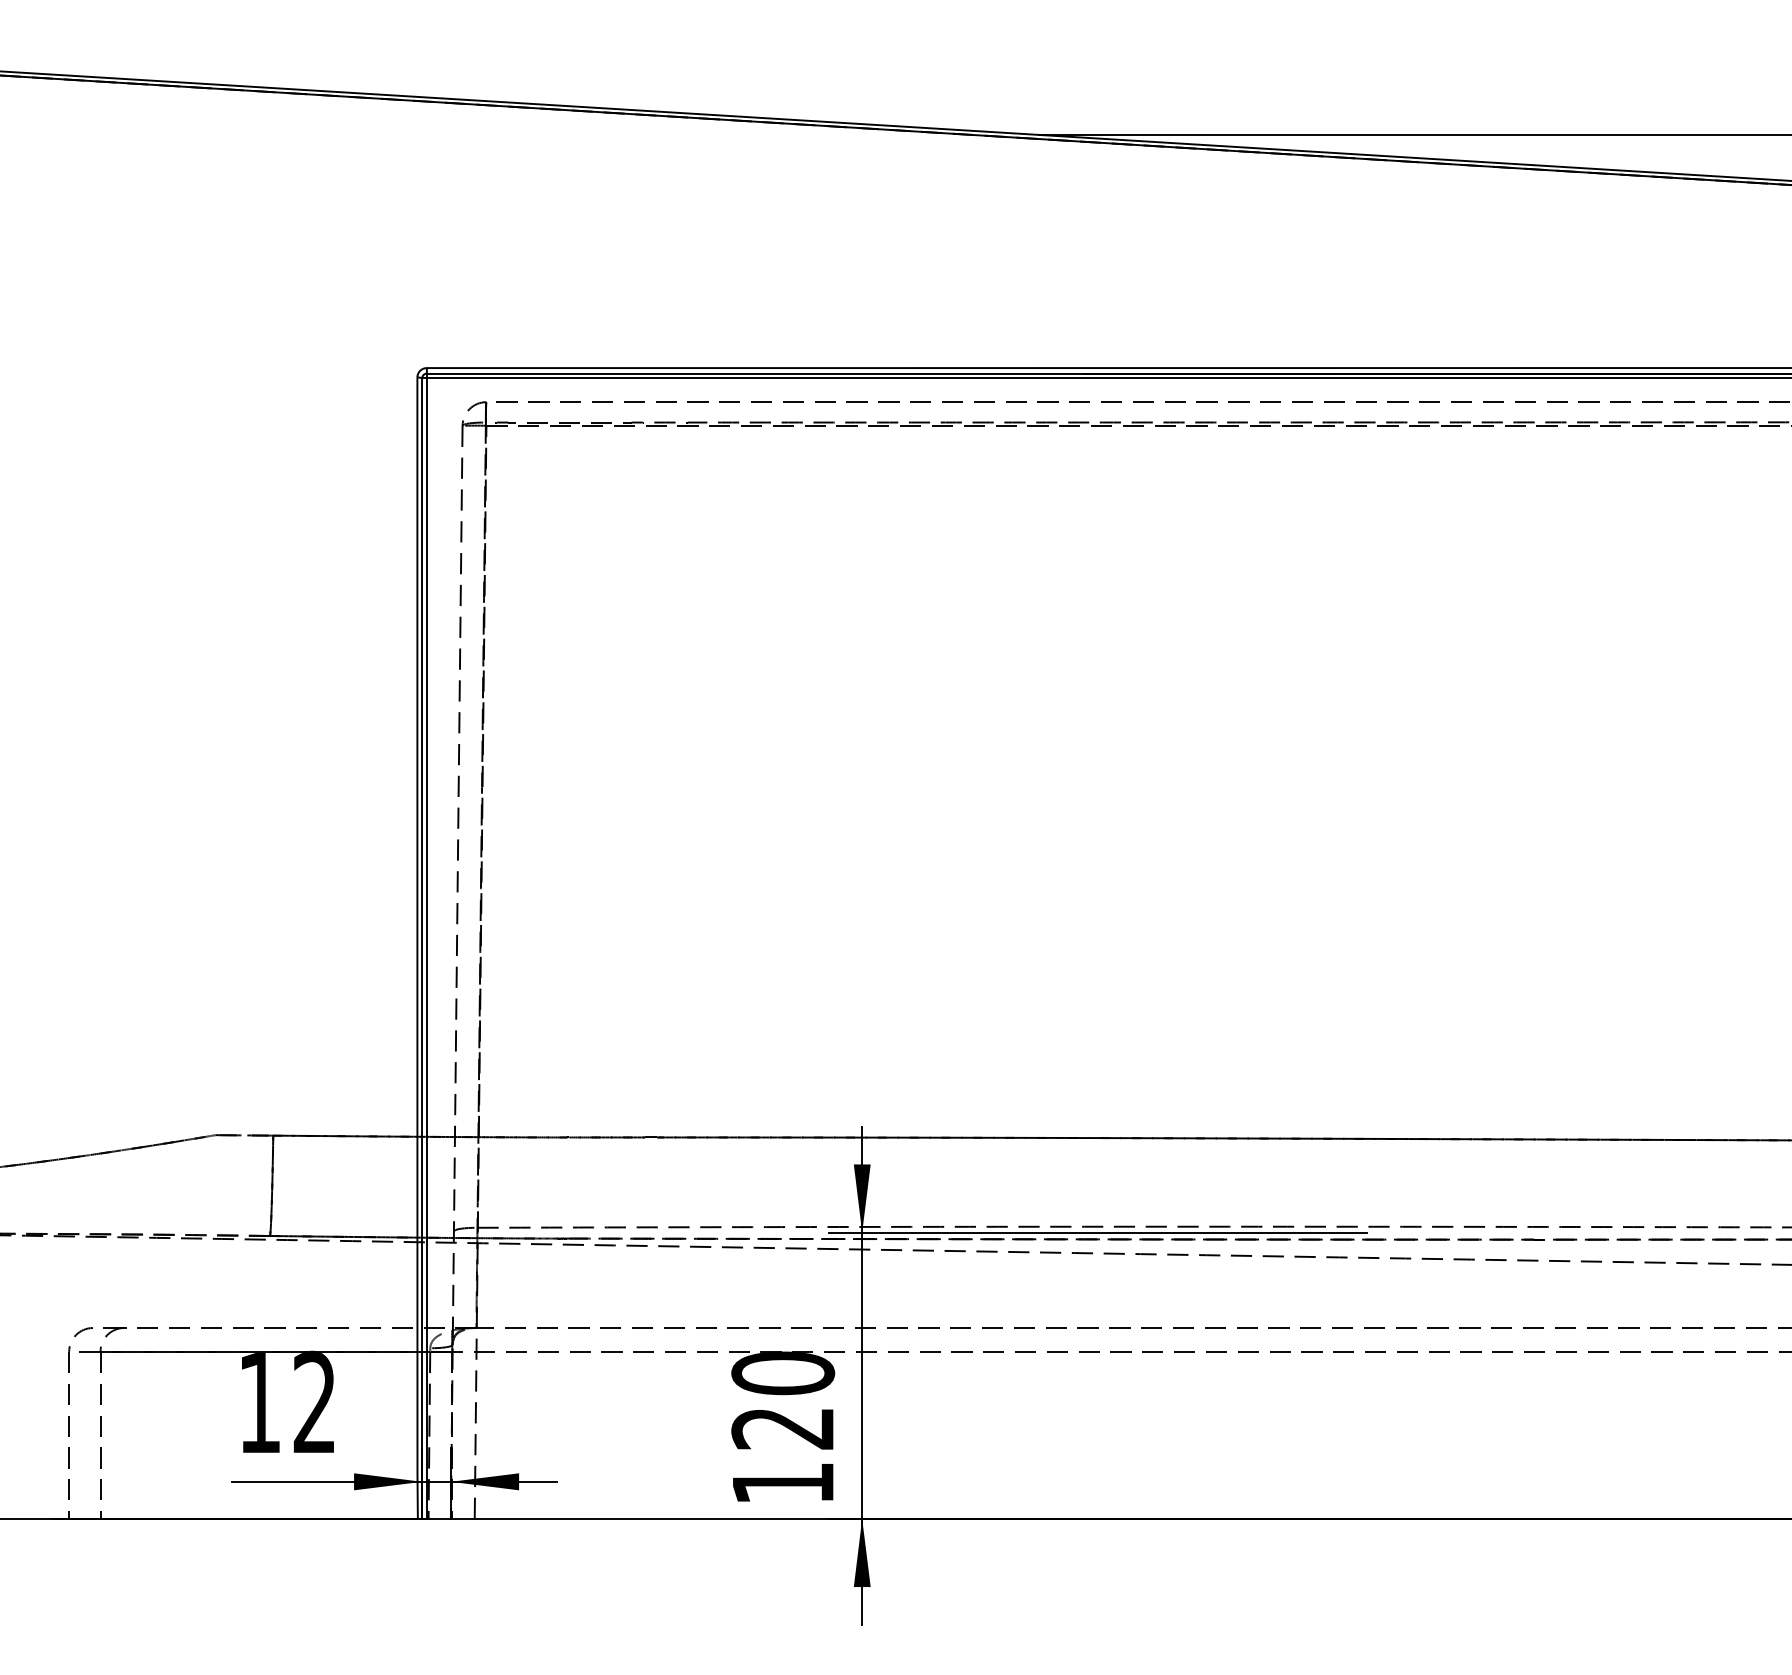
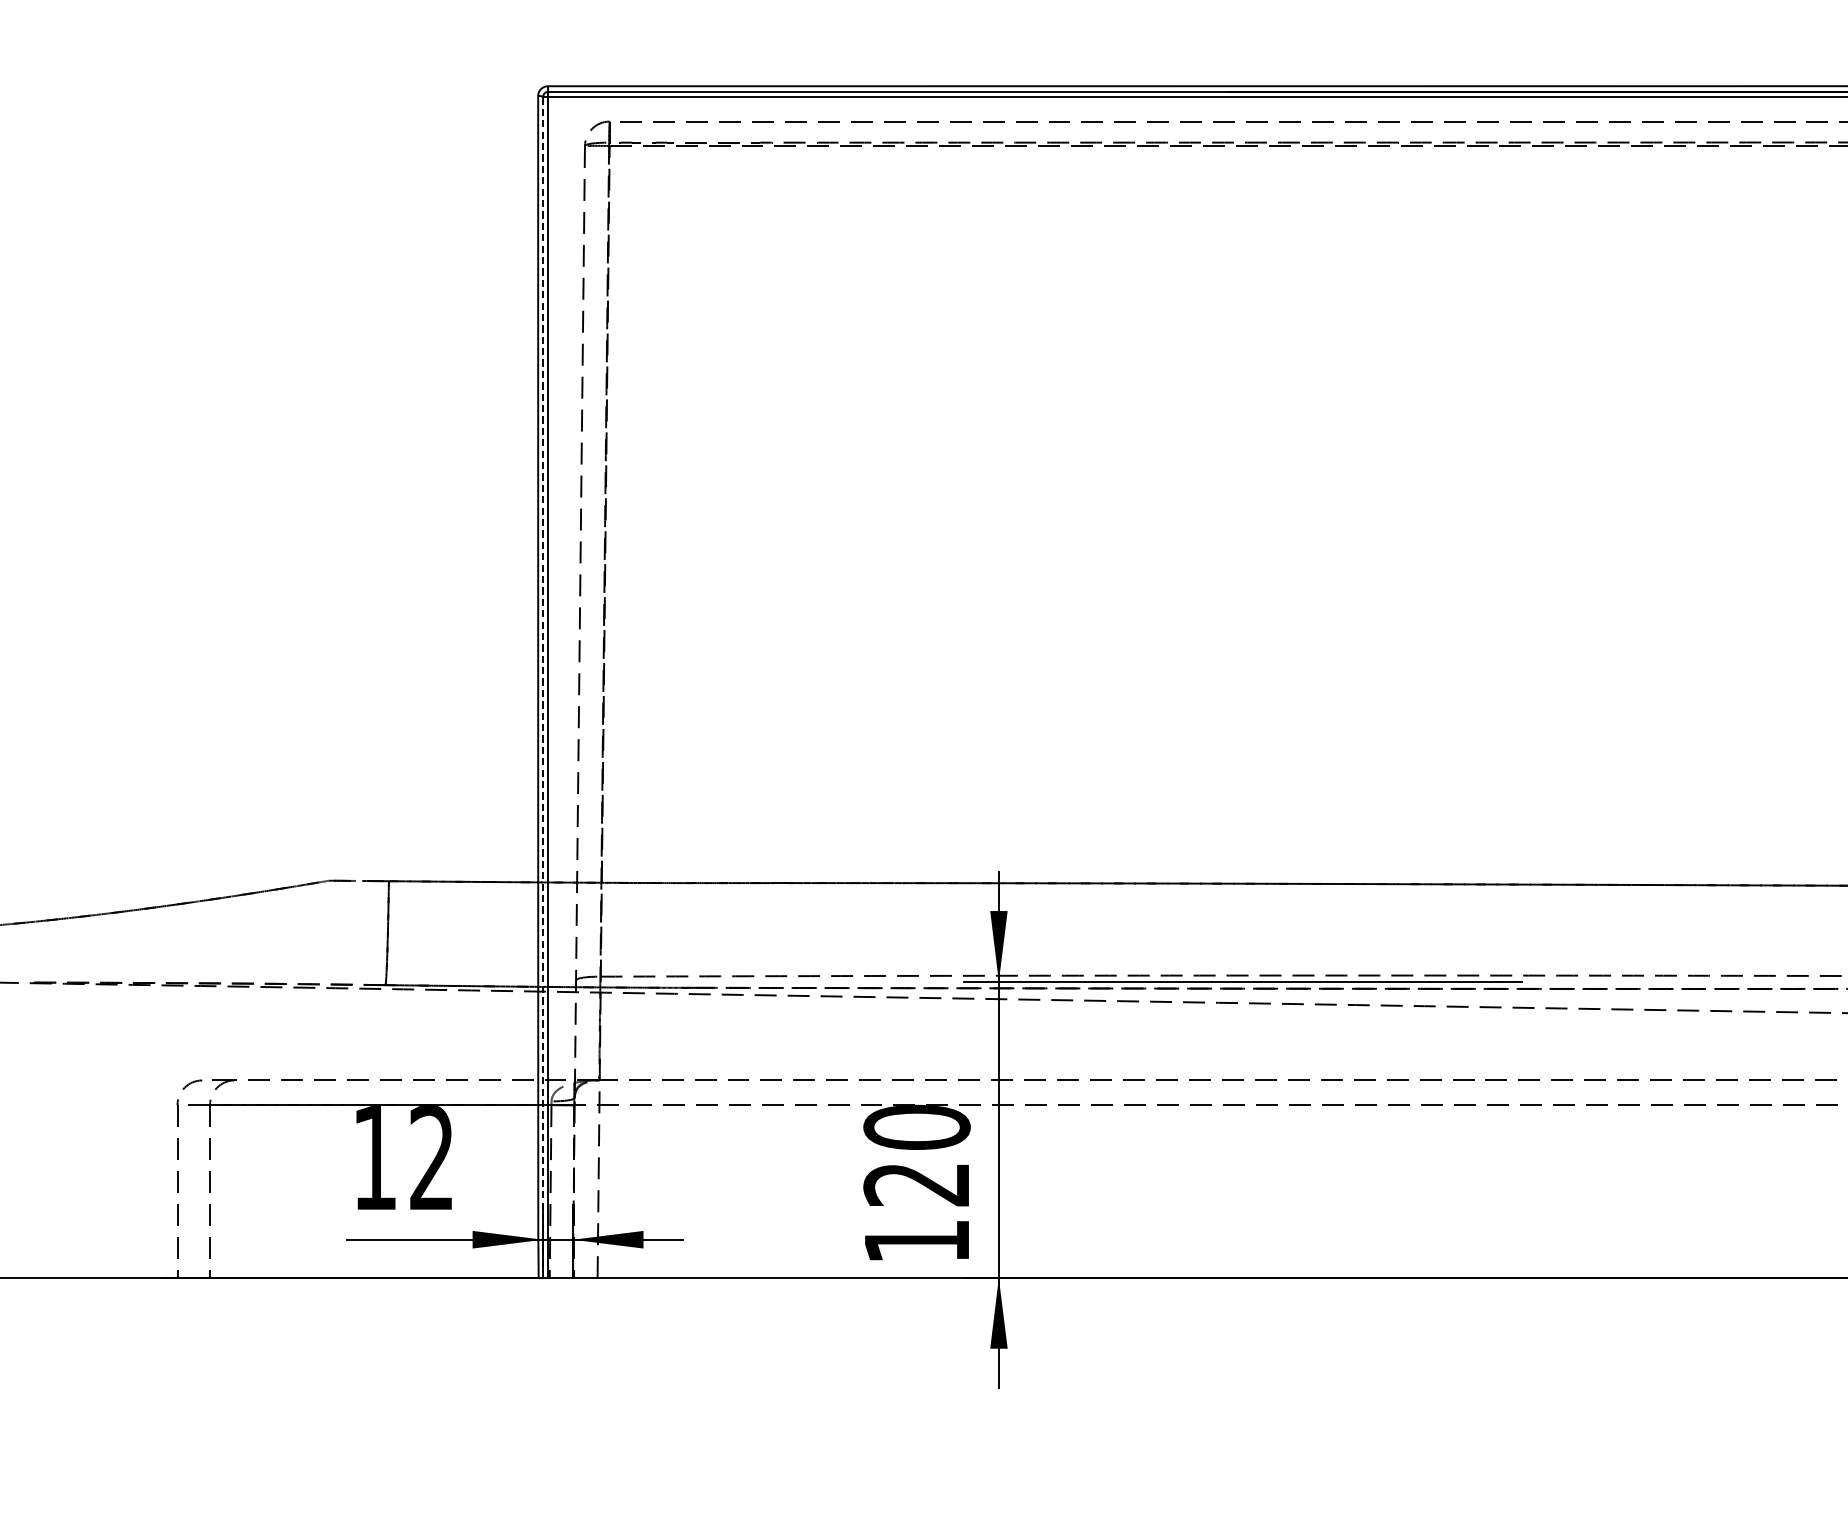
line: (422, 948) -> (543, 687), solid -> dashed

